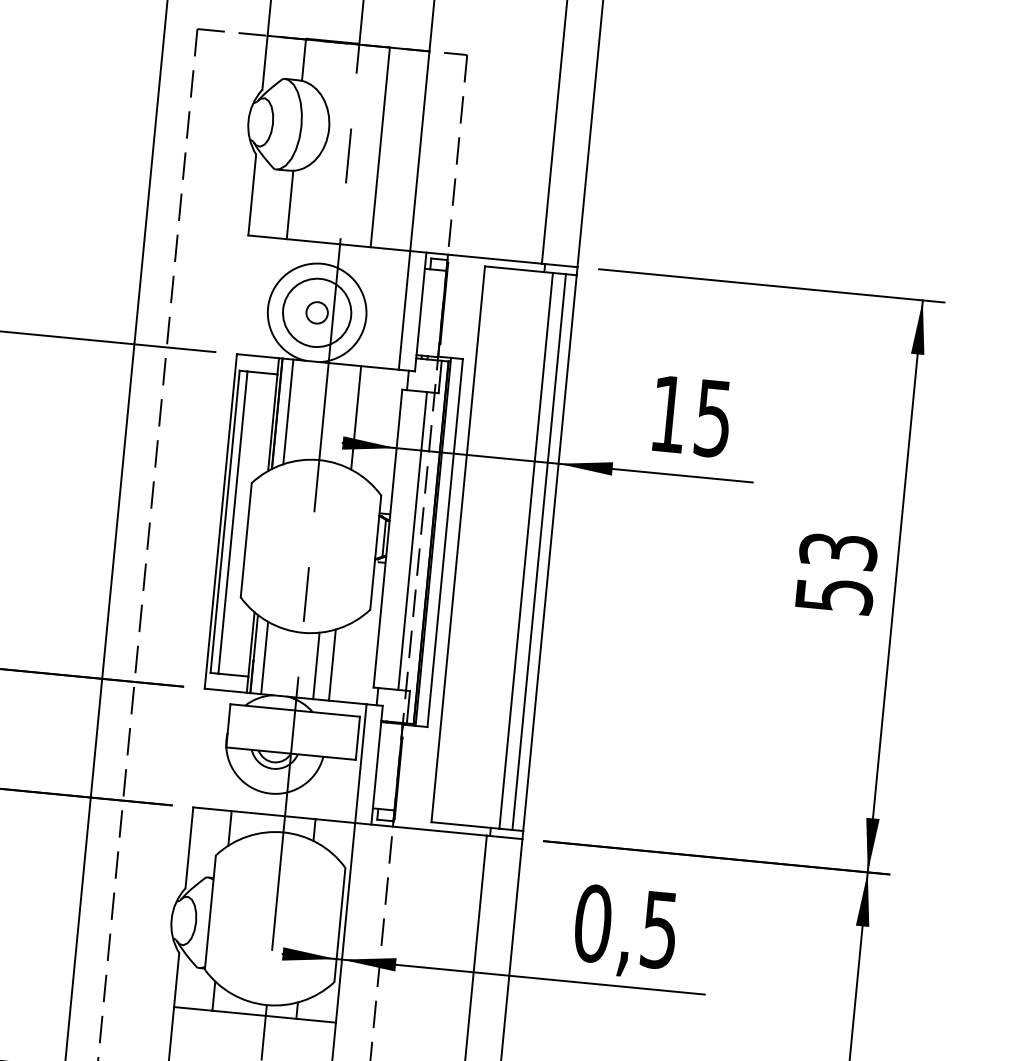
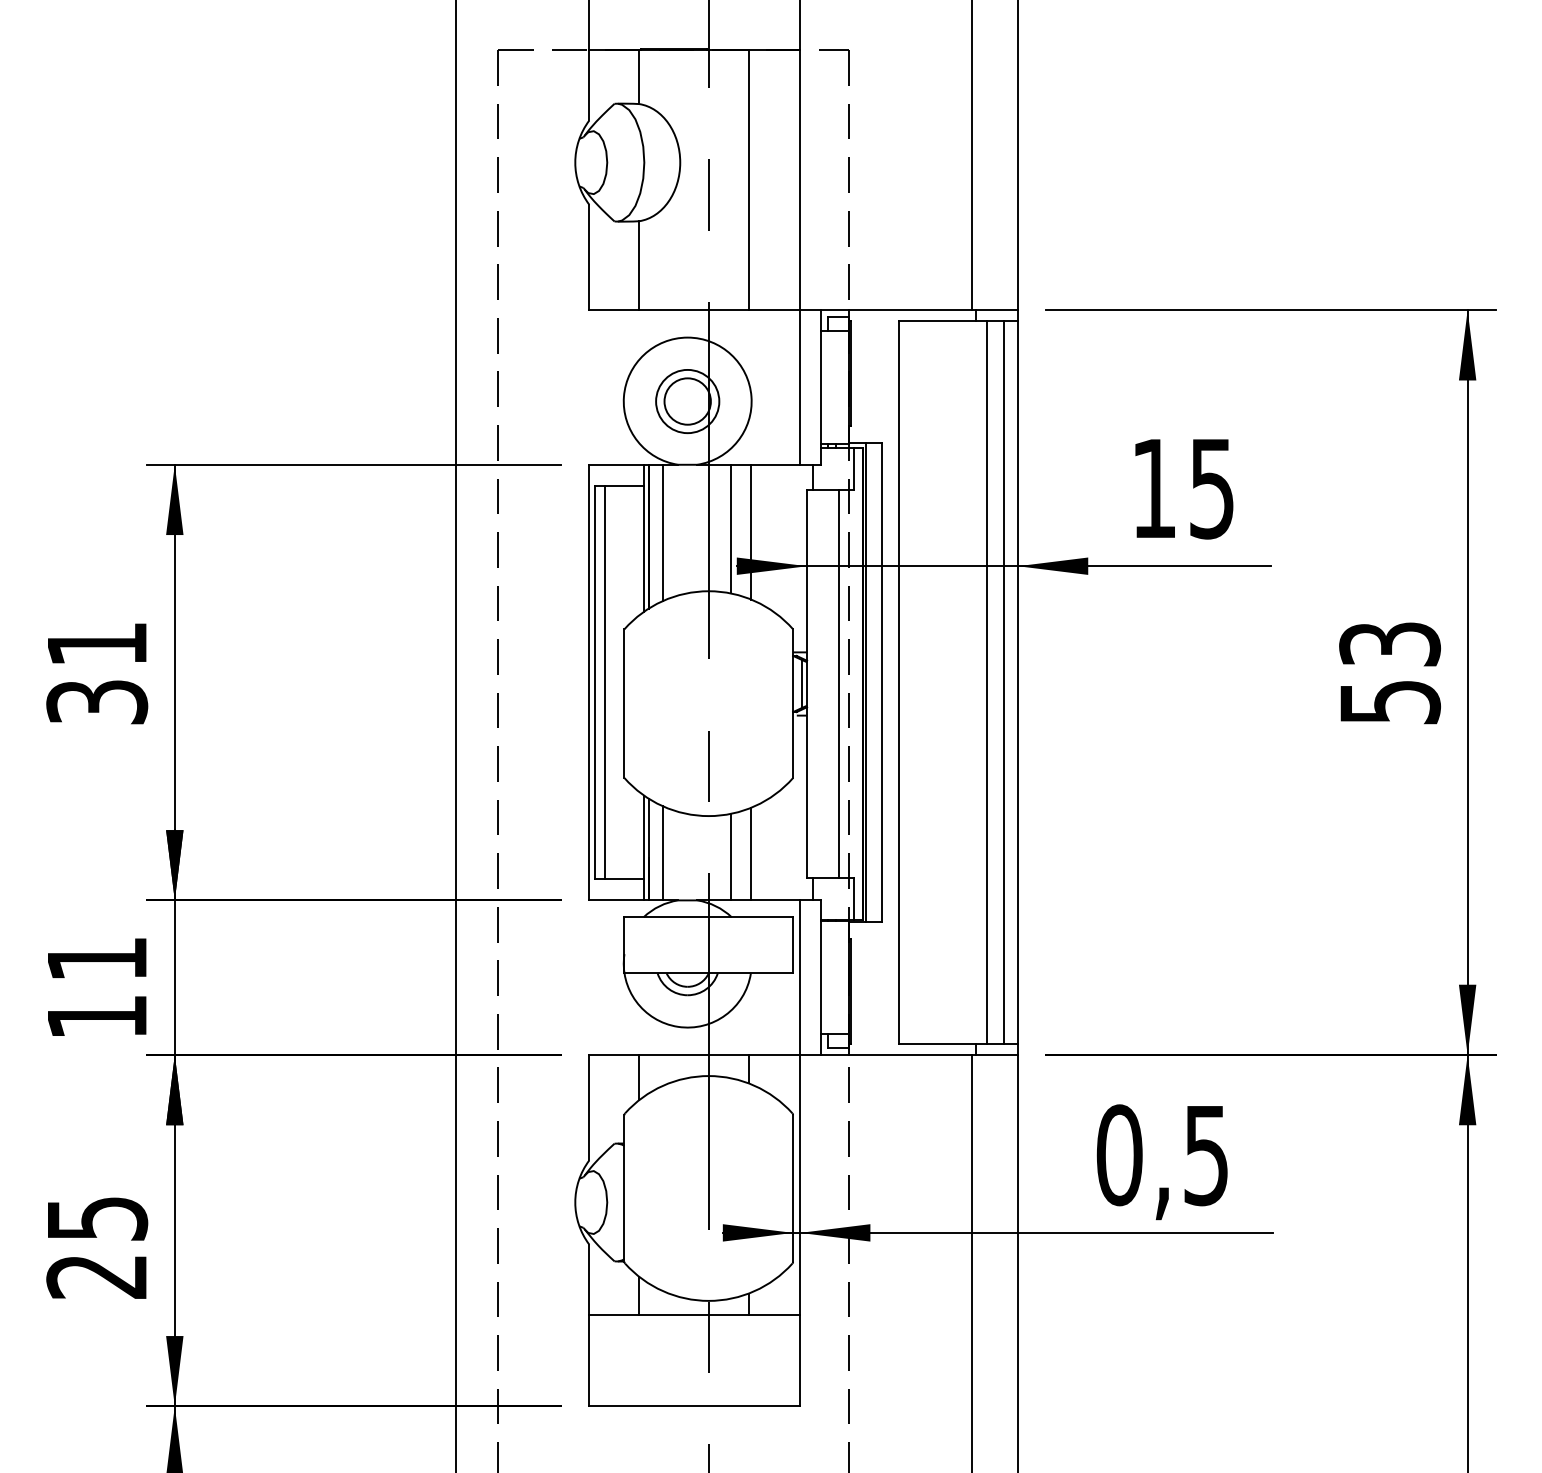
circle: (317, 312) -> (687, 401), size x0.71
circle: (317, 312) -> (687, 401), size x1.67
line: (340, 413) -> (730, 528), added

